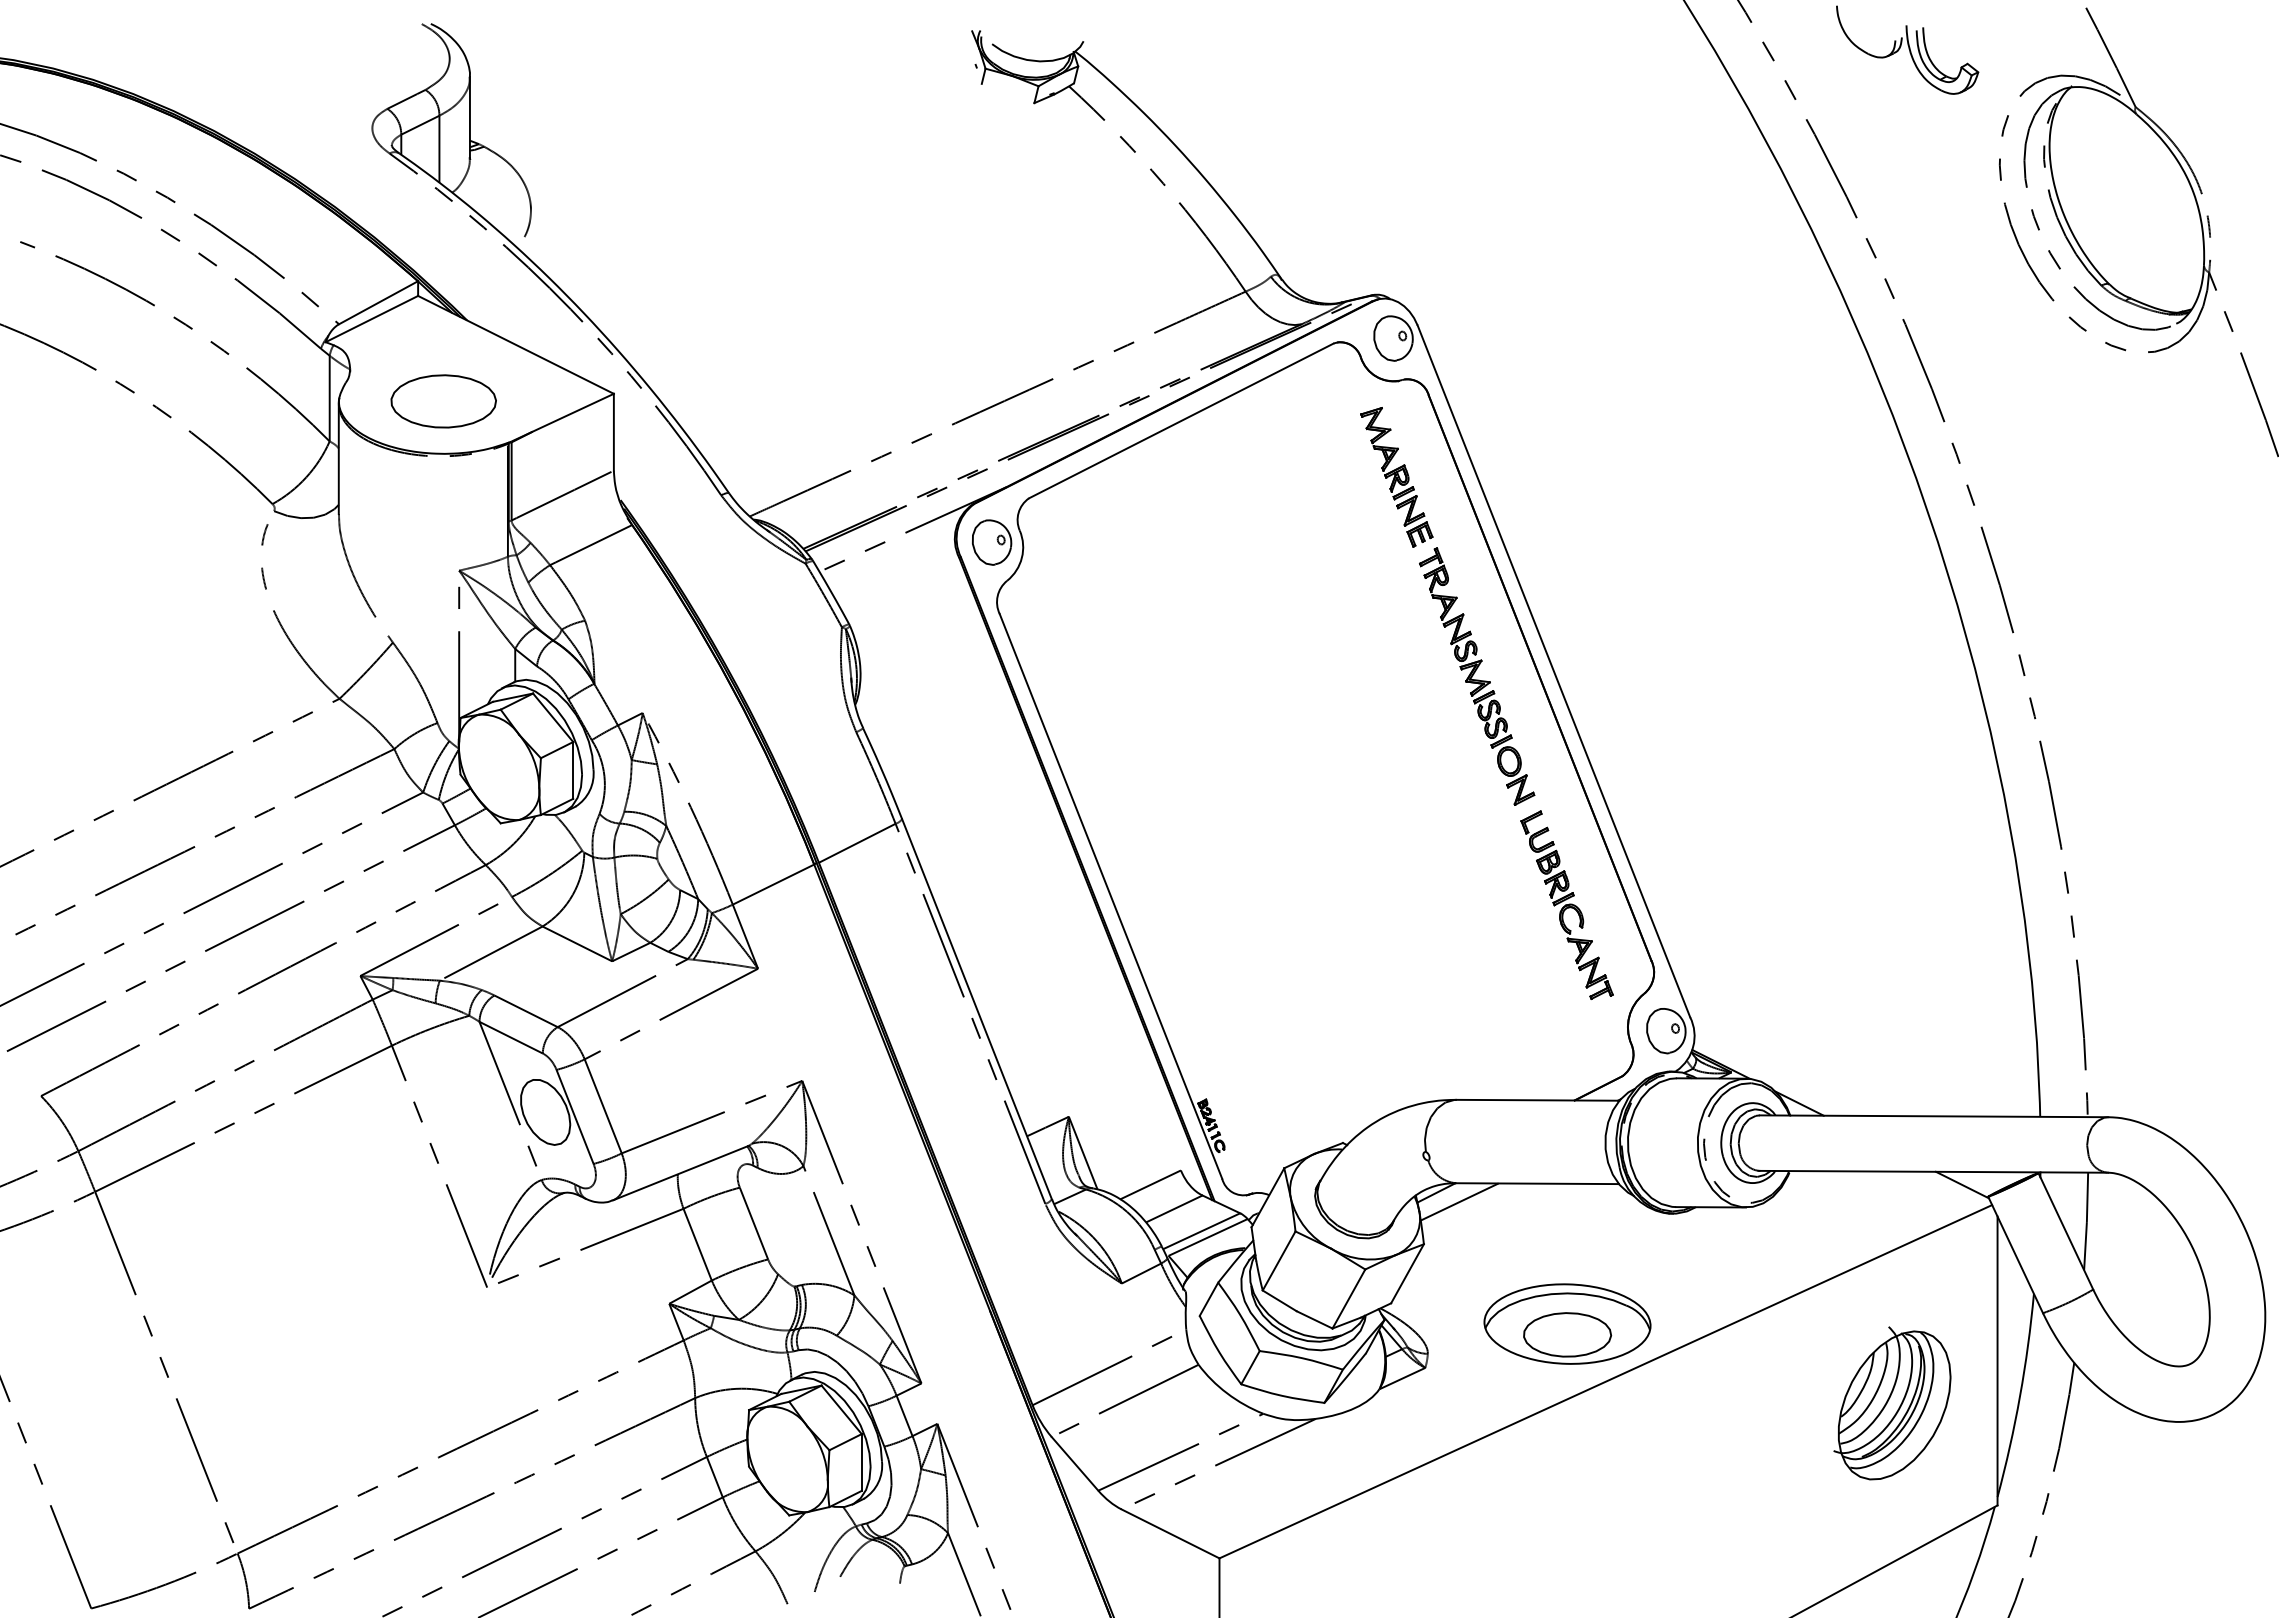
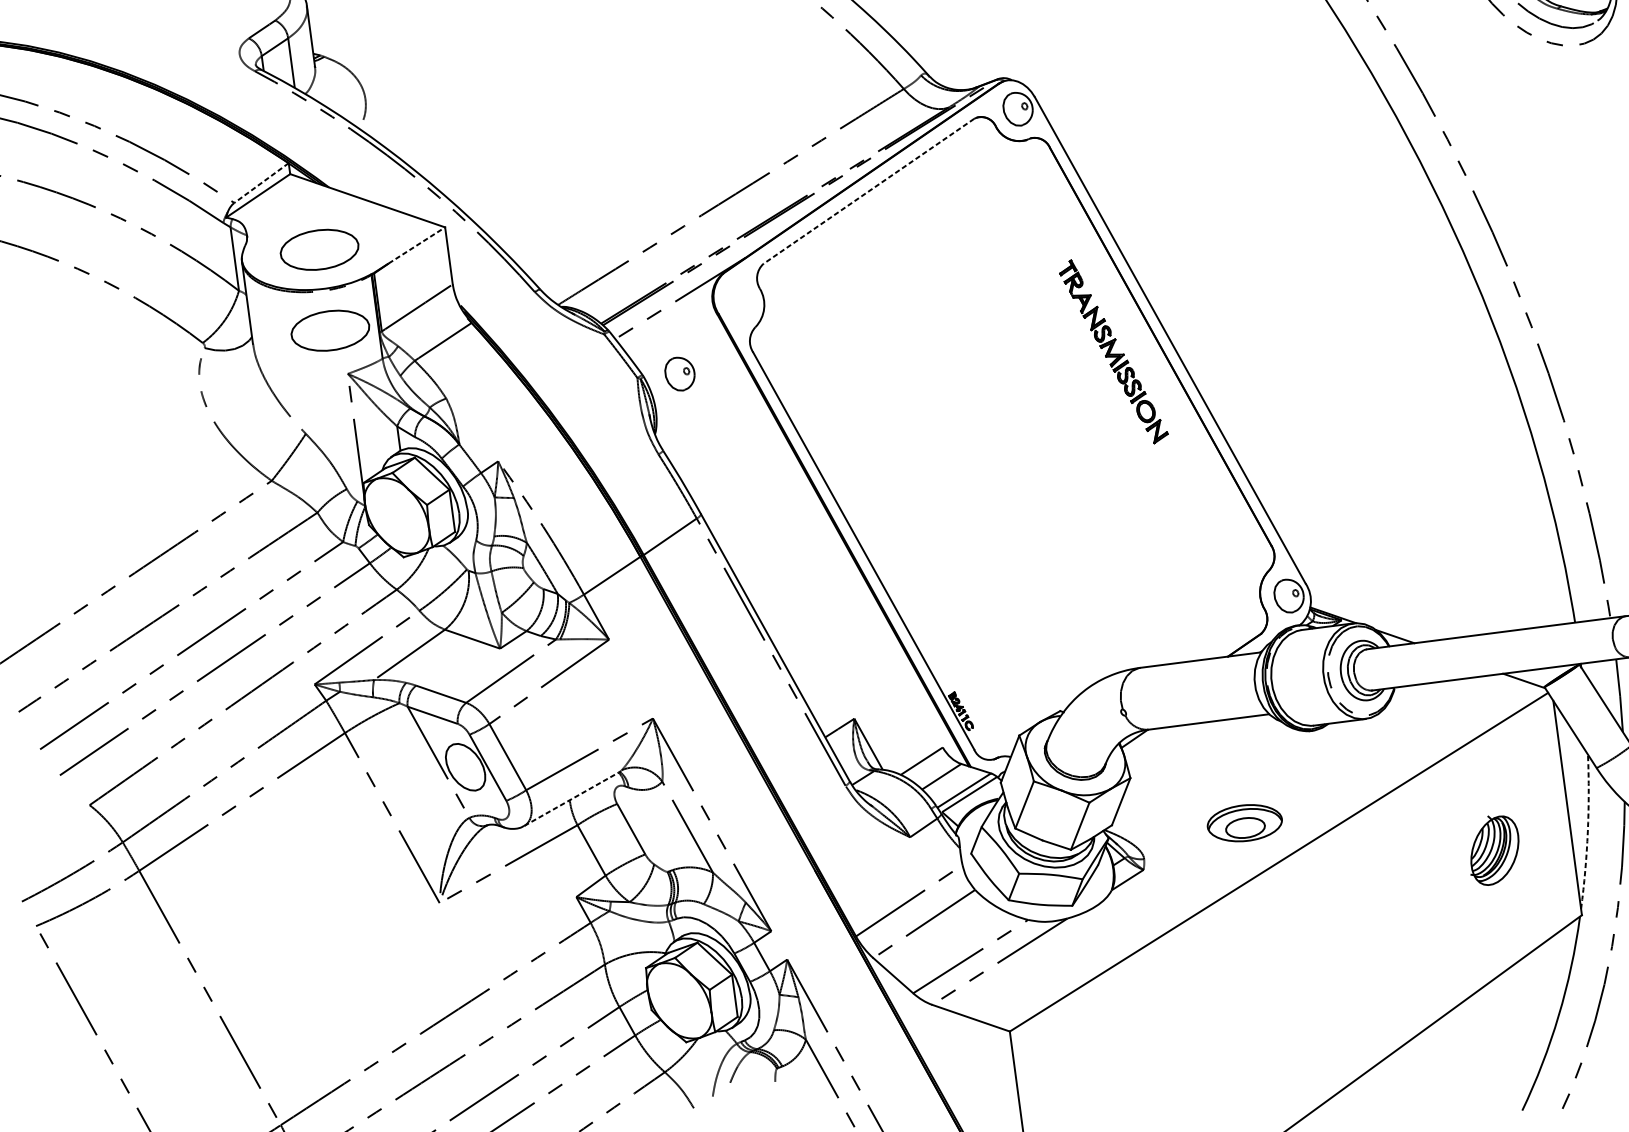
line: (378, 302) -> (261, 182), solid -> dashed
line: (573, 412) -> (417, 245), solid -> dashed
line: (1181, 420) -> (868, 190), solid -> dashed
part: (1396, 477) -> (1034, 211), removed
part: (443, 510) -> (330, 330), added
part: (992, 542) -> (680, 373), moved
part: (1566, 904) -> (1202, 511), removed
line: (680, 1173) -> (571, 799), solid -> dashed
line: (1459, 1201) -> (1152, 742), removed
part: (1567, 1323) -> (1244, 822), size x0.6
arc: (2020, 1396) -> (1588, 832), solid -> dashed
part: (1892, 1403) -> (1493, 849), size x0.6

